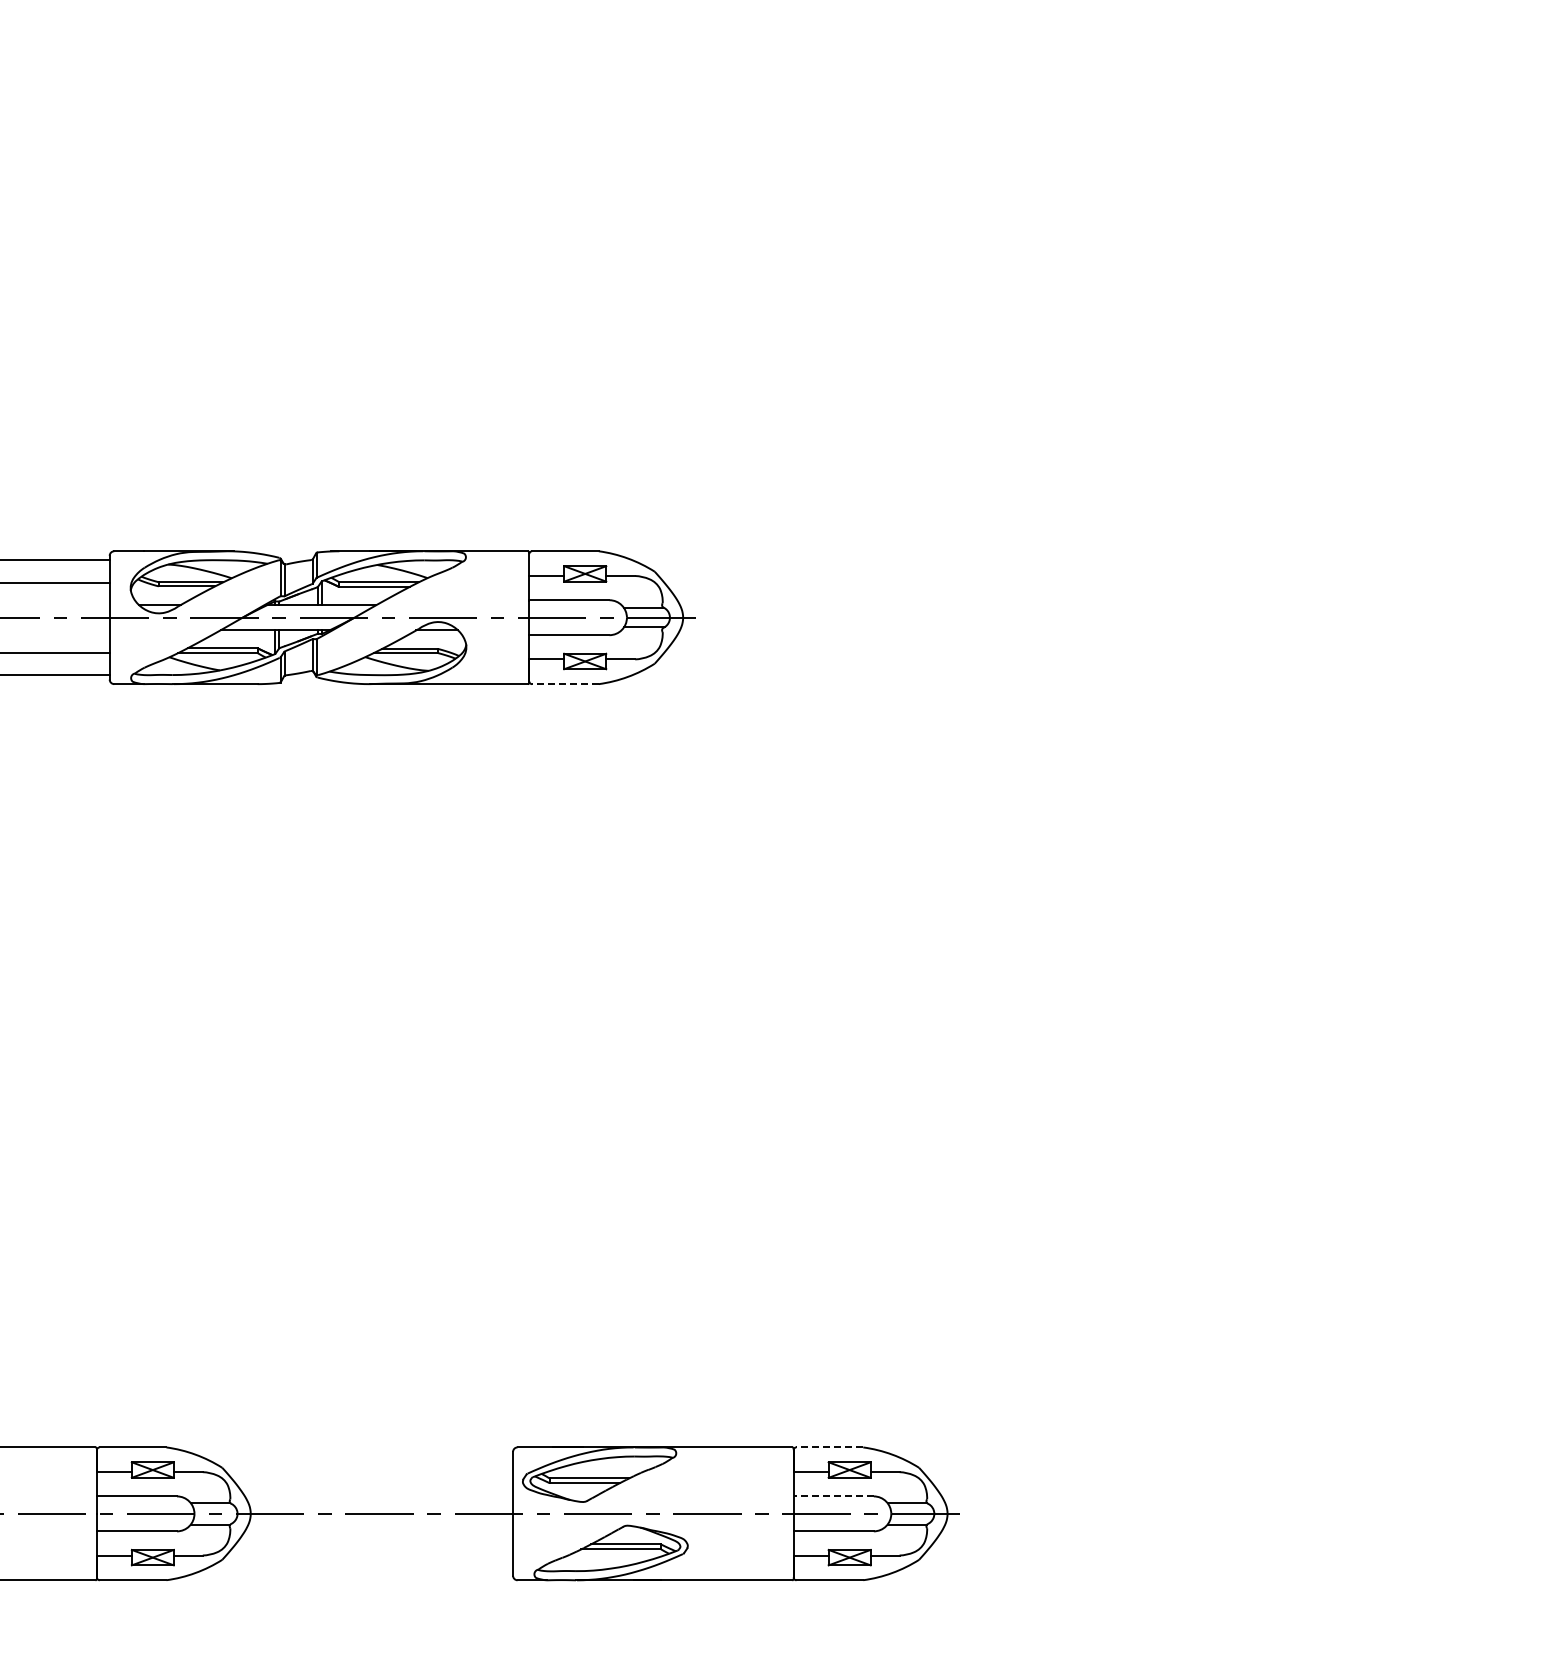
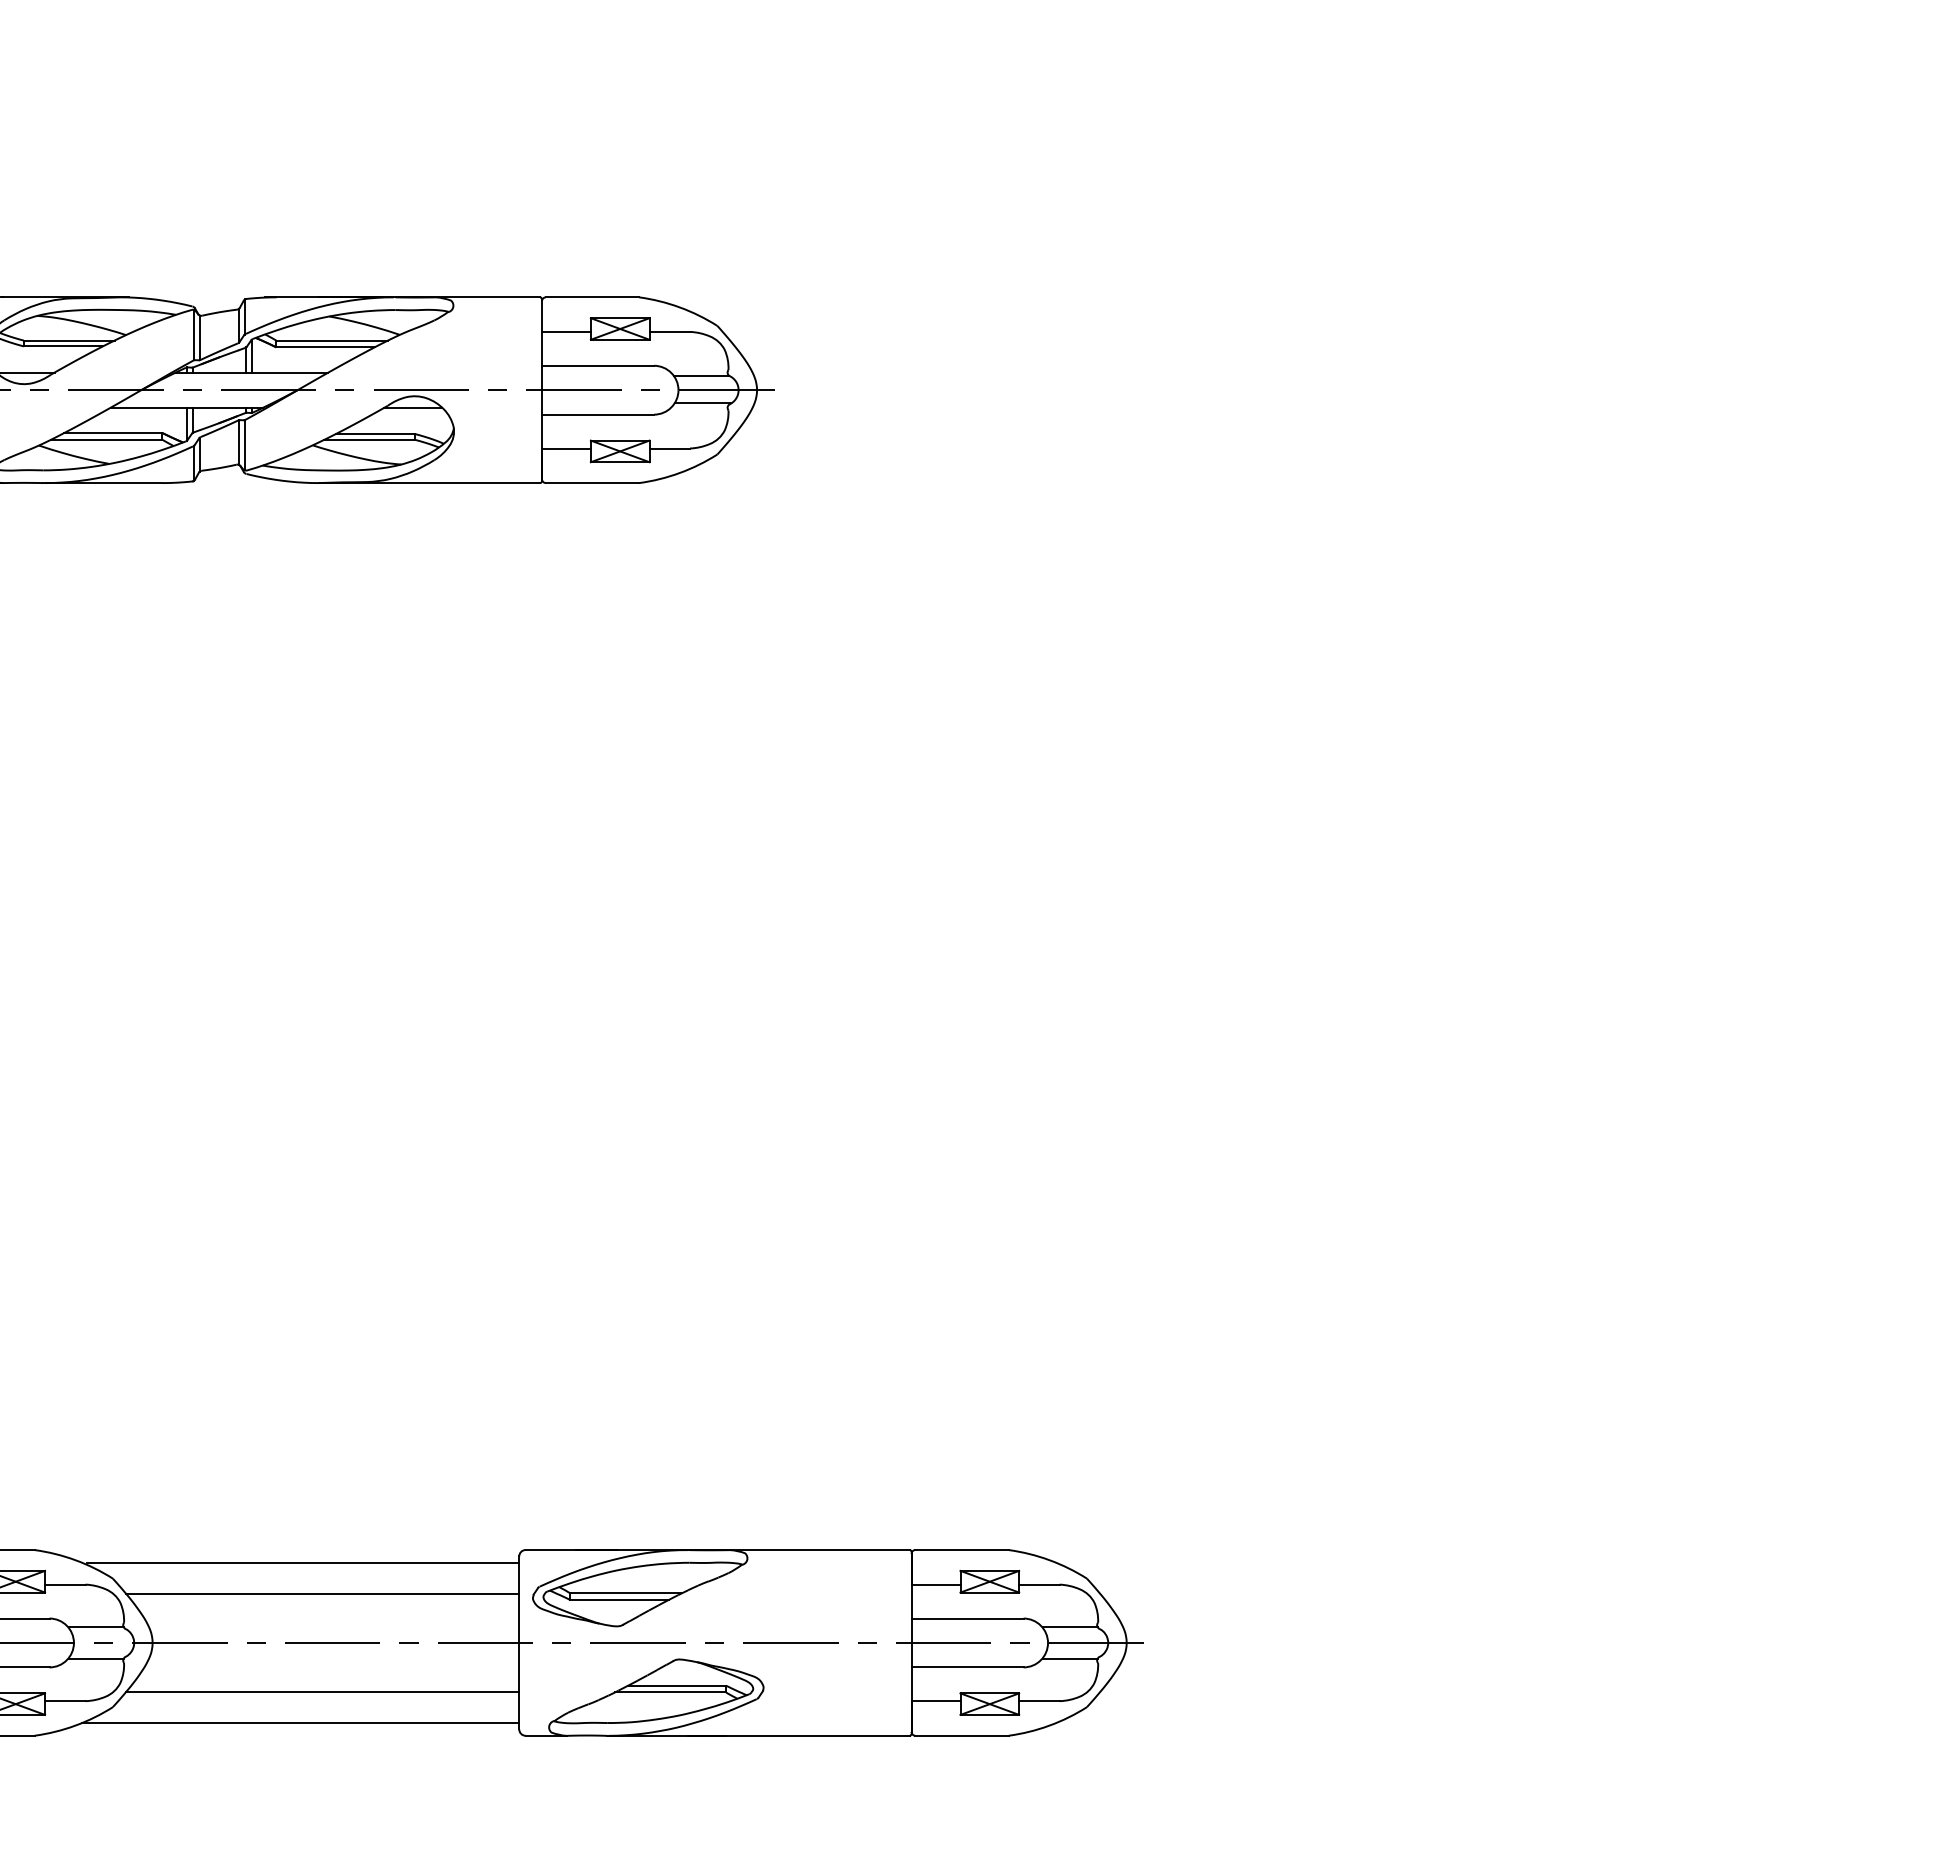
line: (564, 684) -> (591, 483), dashed -> solid
line: (829, 1447) -> (961, 1550), dashed -> solid
line: (358, 1456) -> (303, 1562), added
line: (372, 1478) -> (322, 1593), added
line: (833, 1496) -> (967, 1618), dashed -> solid
line: (372, 1548) -> (322, 1691), added
line: (356, 1571) -> (300, 1723), added

